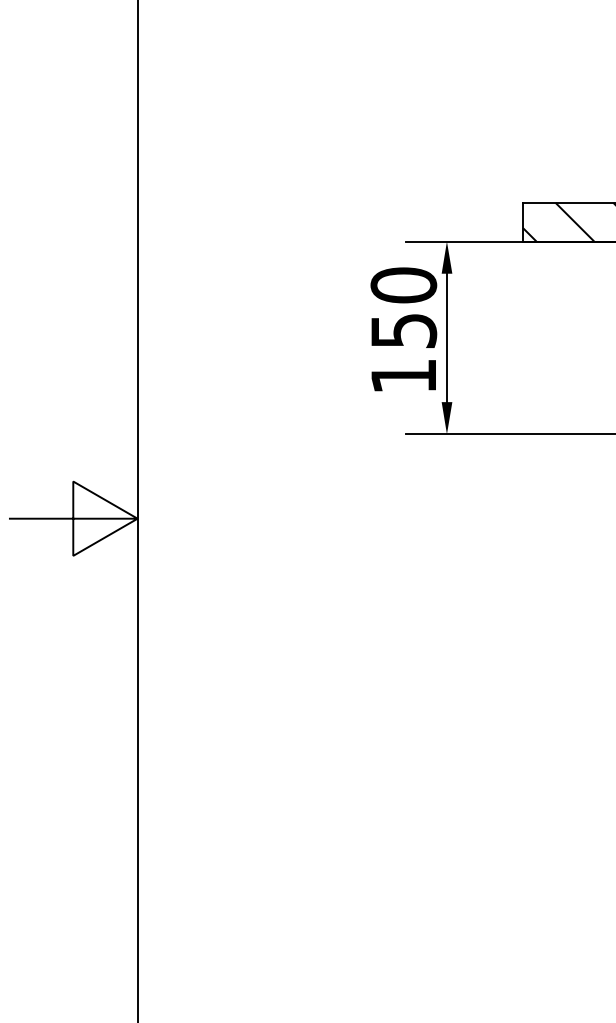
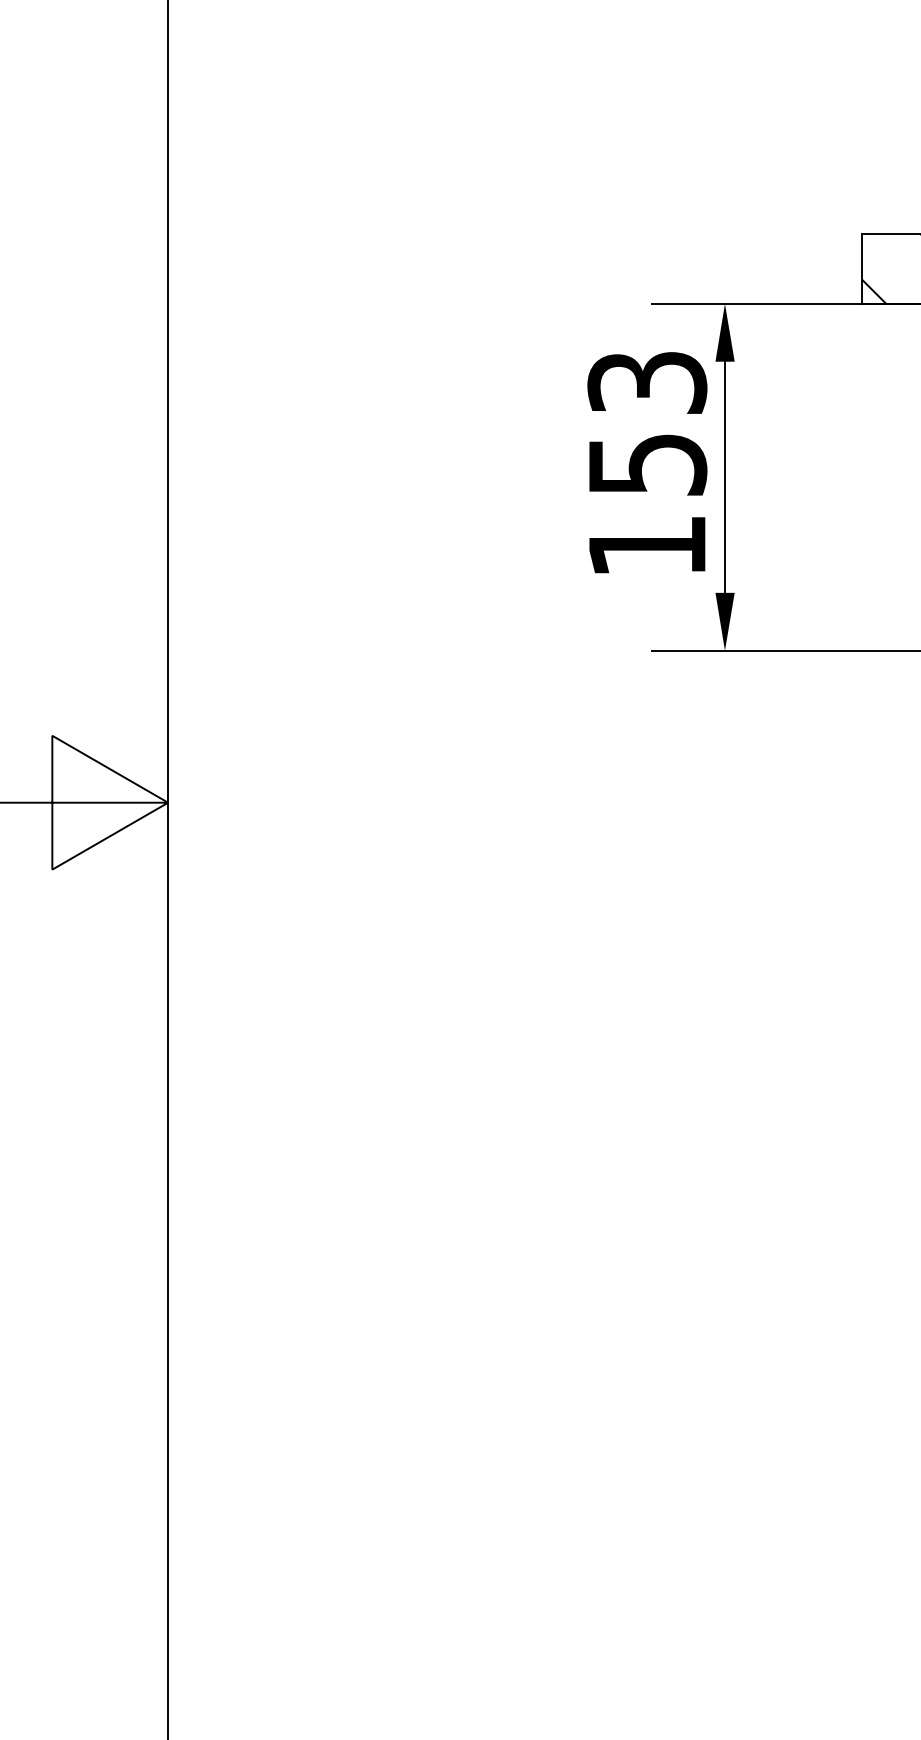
text: (403, 285) -> (646, 382), 150 -> 153

